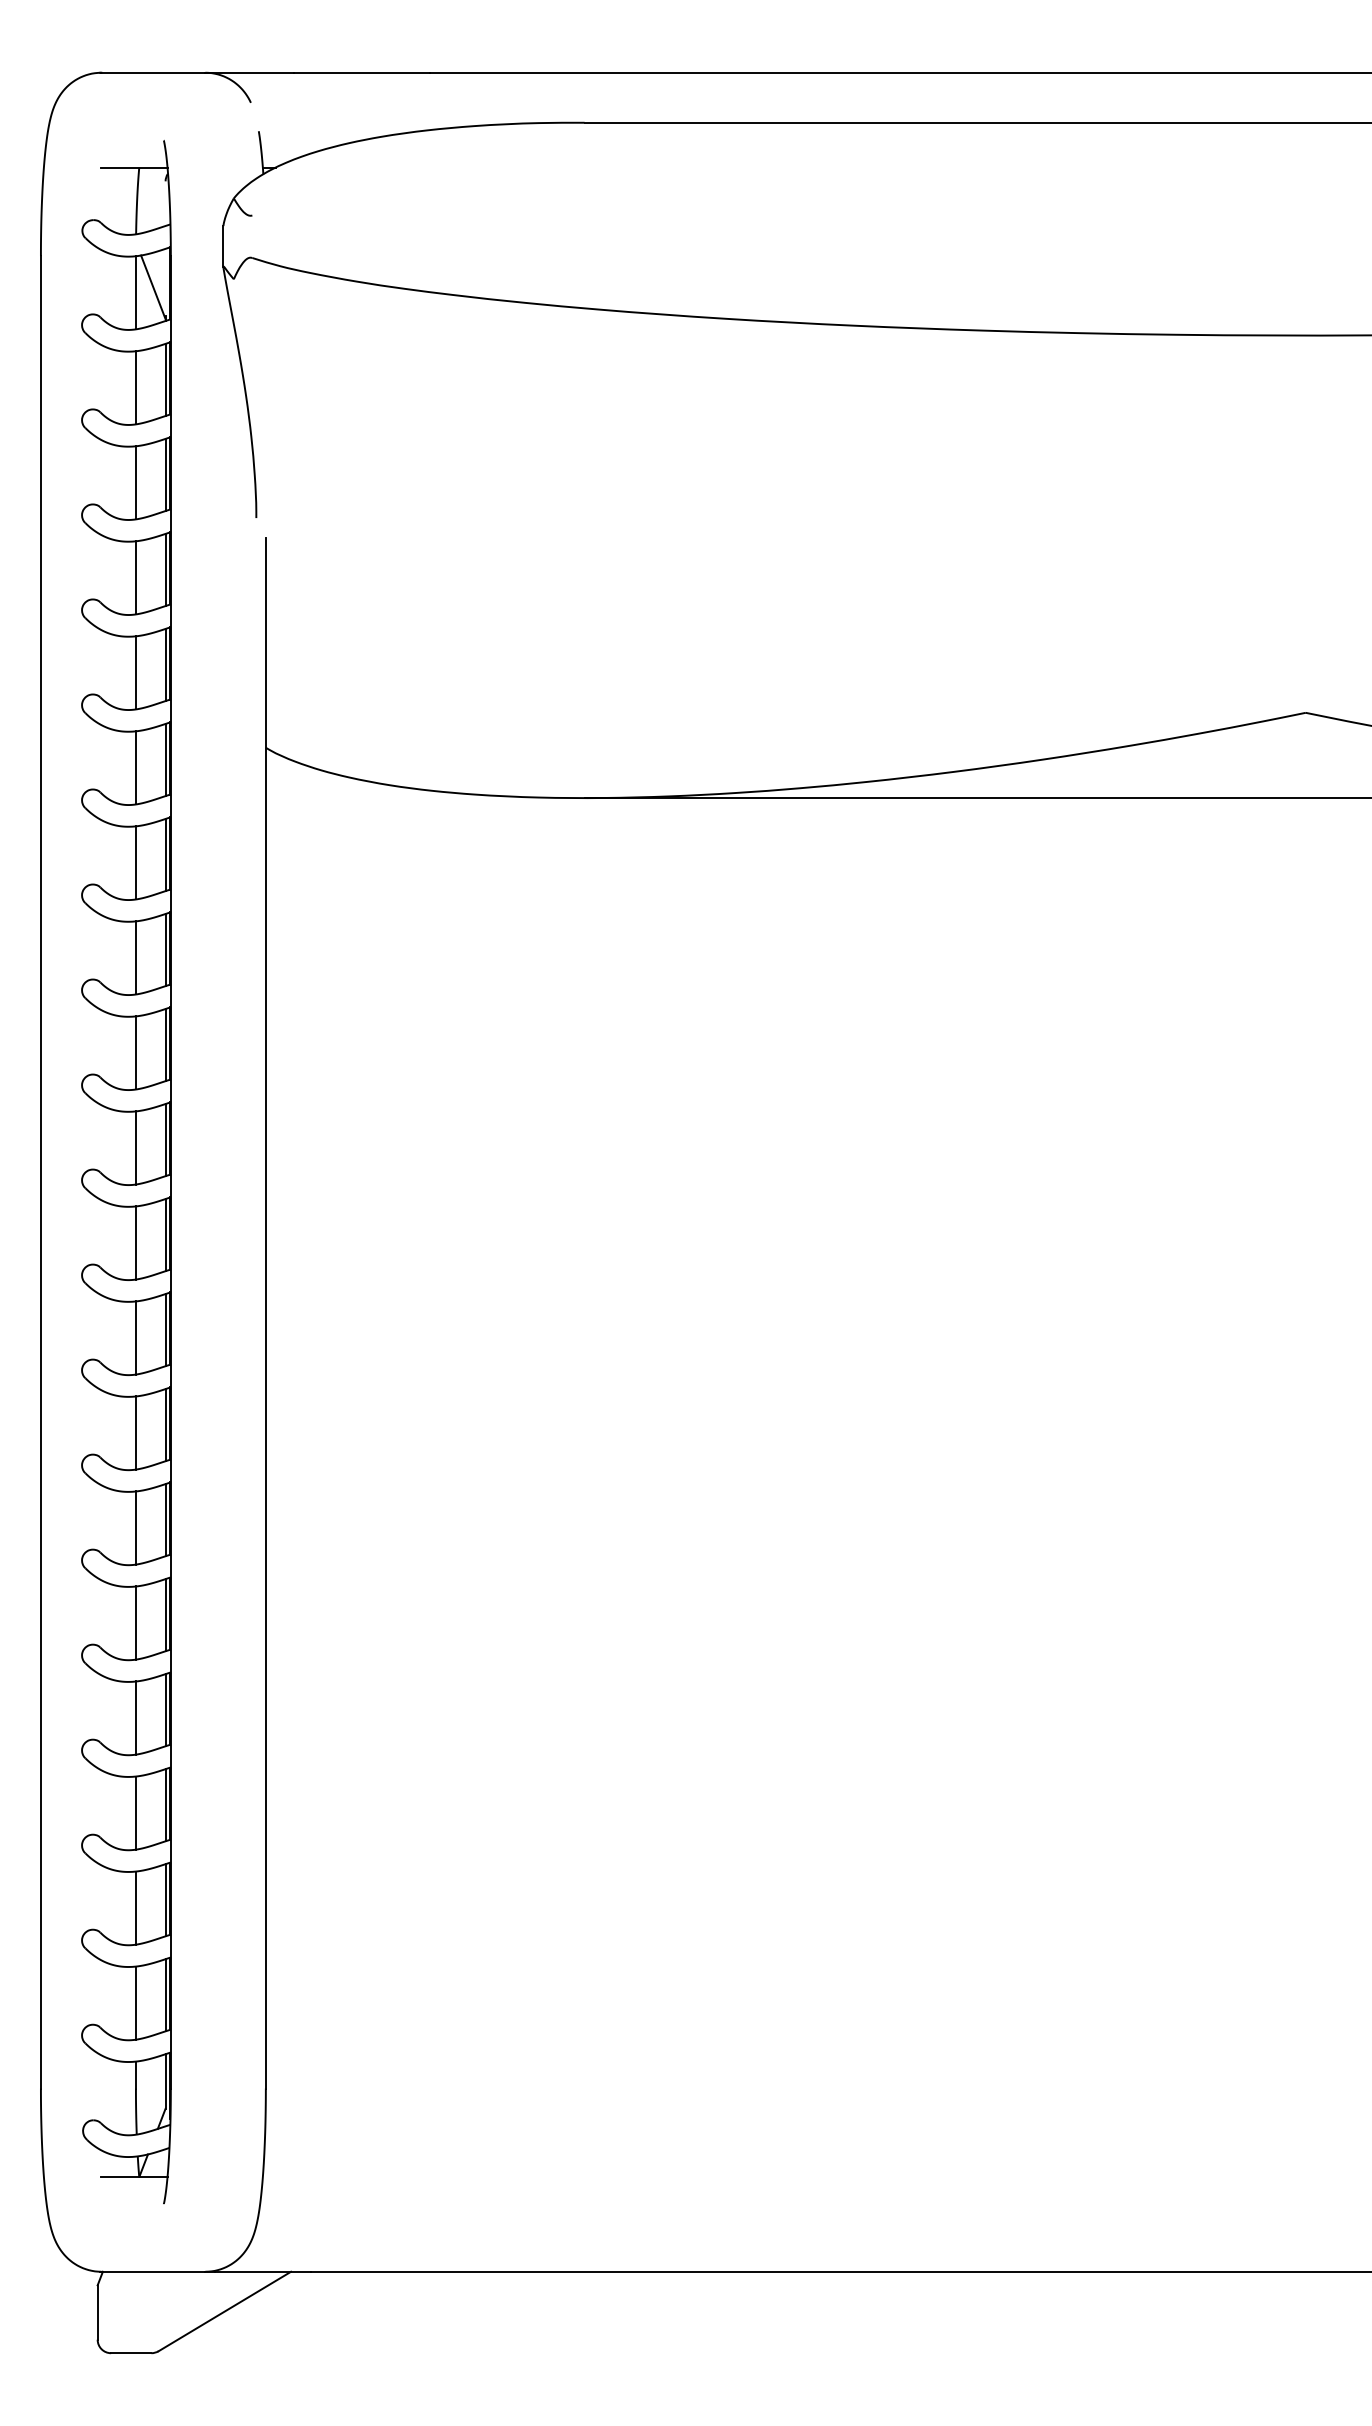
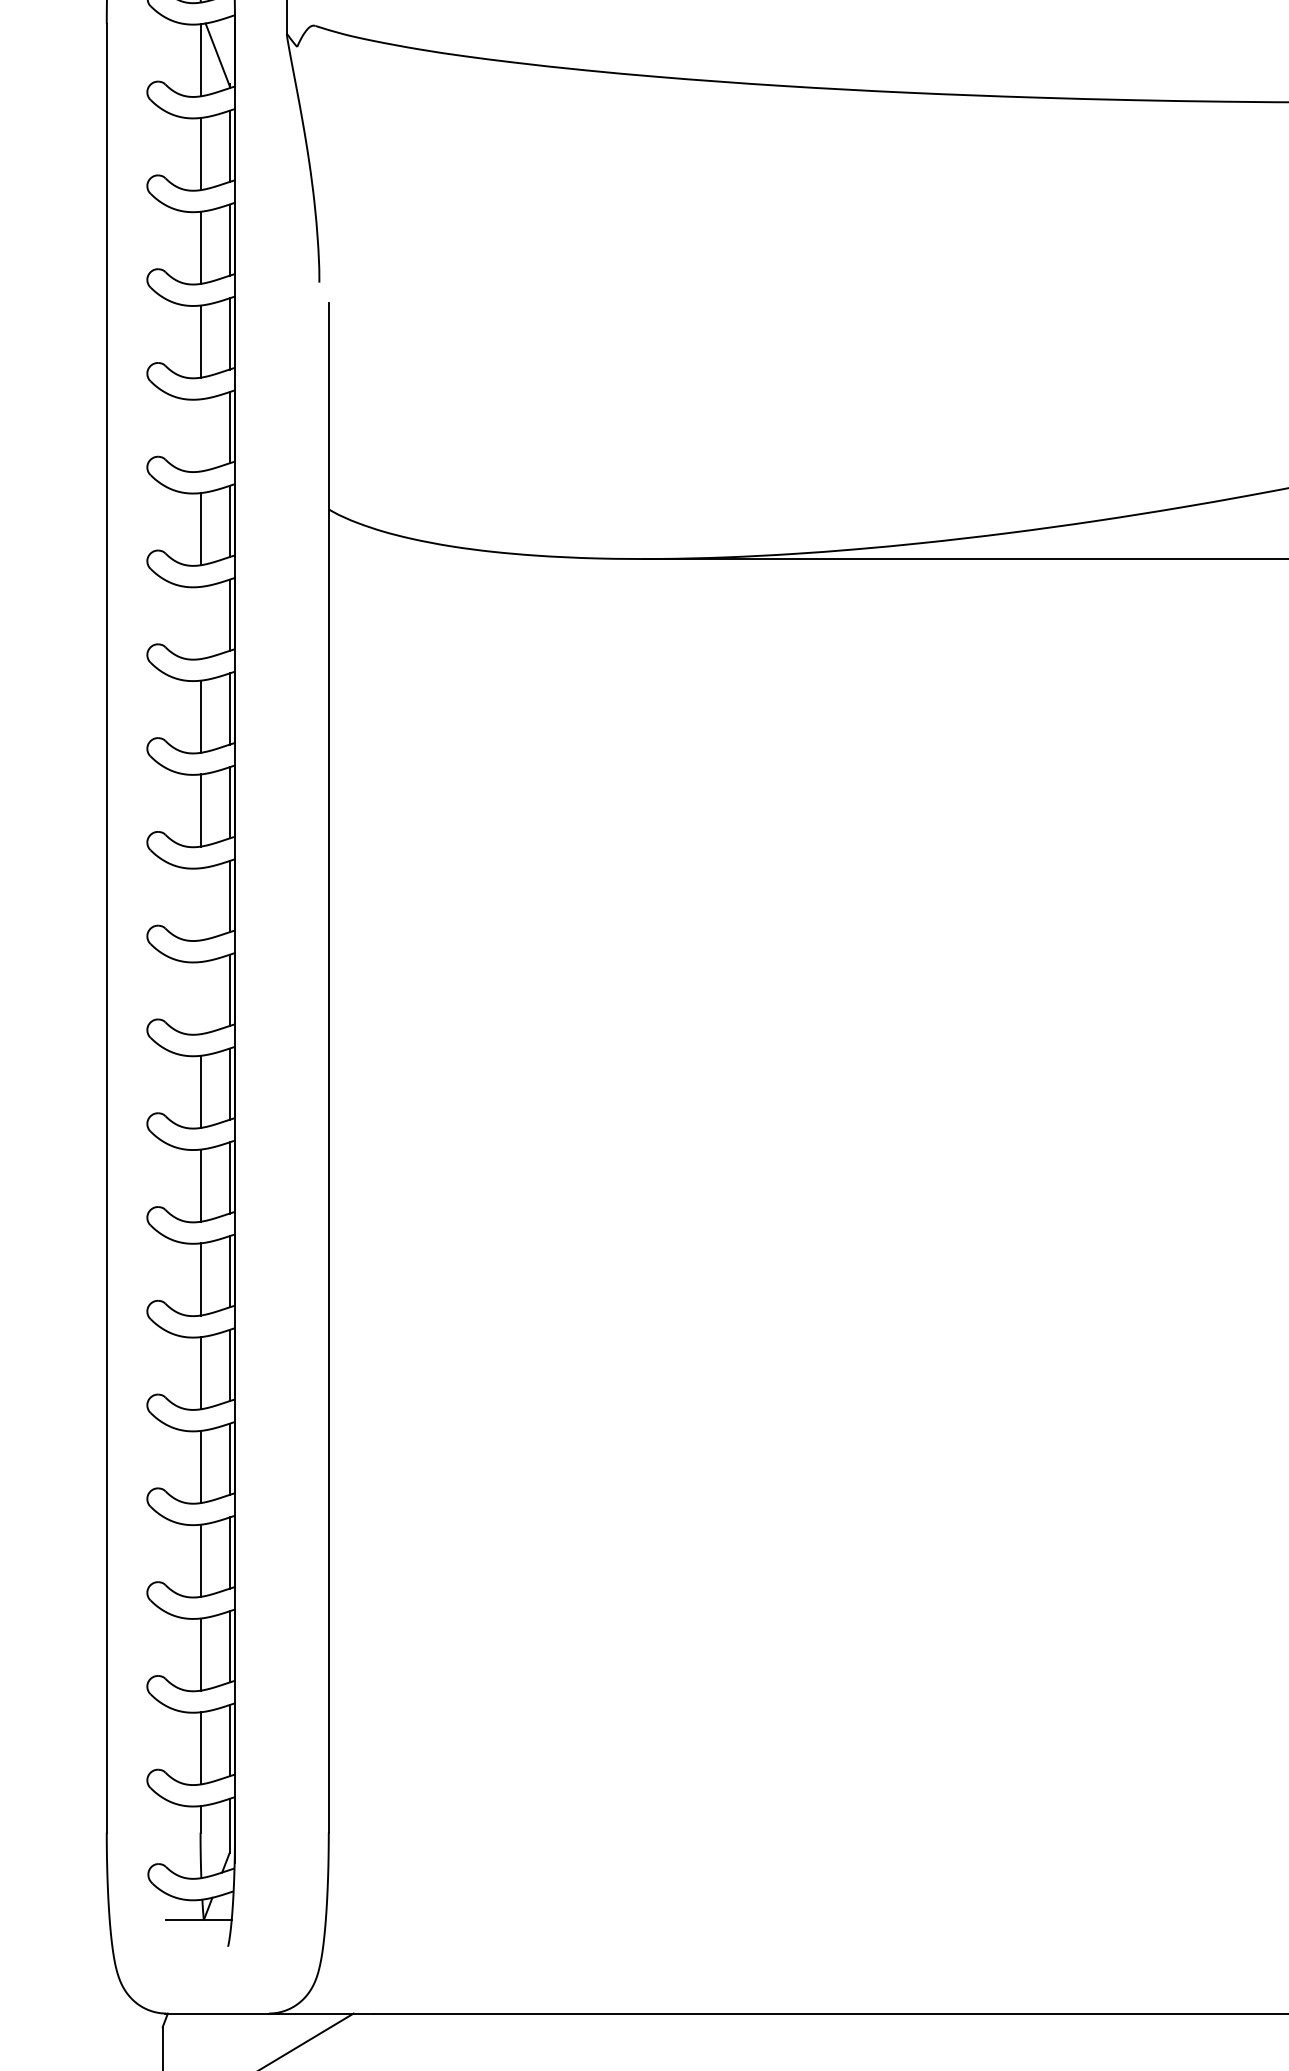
line: (135, 672) -> (200, 435), removed
line: (135, 862) -> (200, 622), removed
line: (135, 1147) -> (200, 903), removed
line: (135, 1242) -> (200, 997), removed

